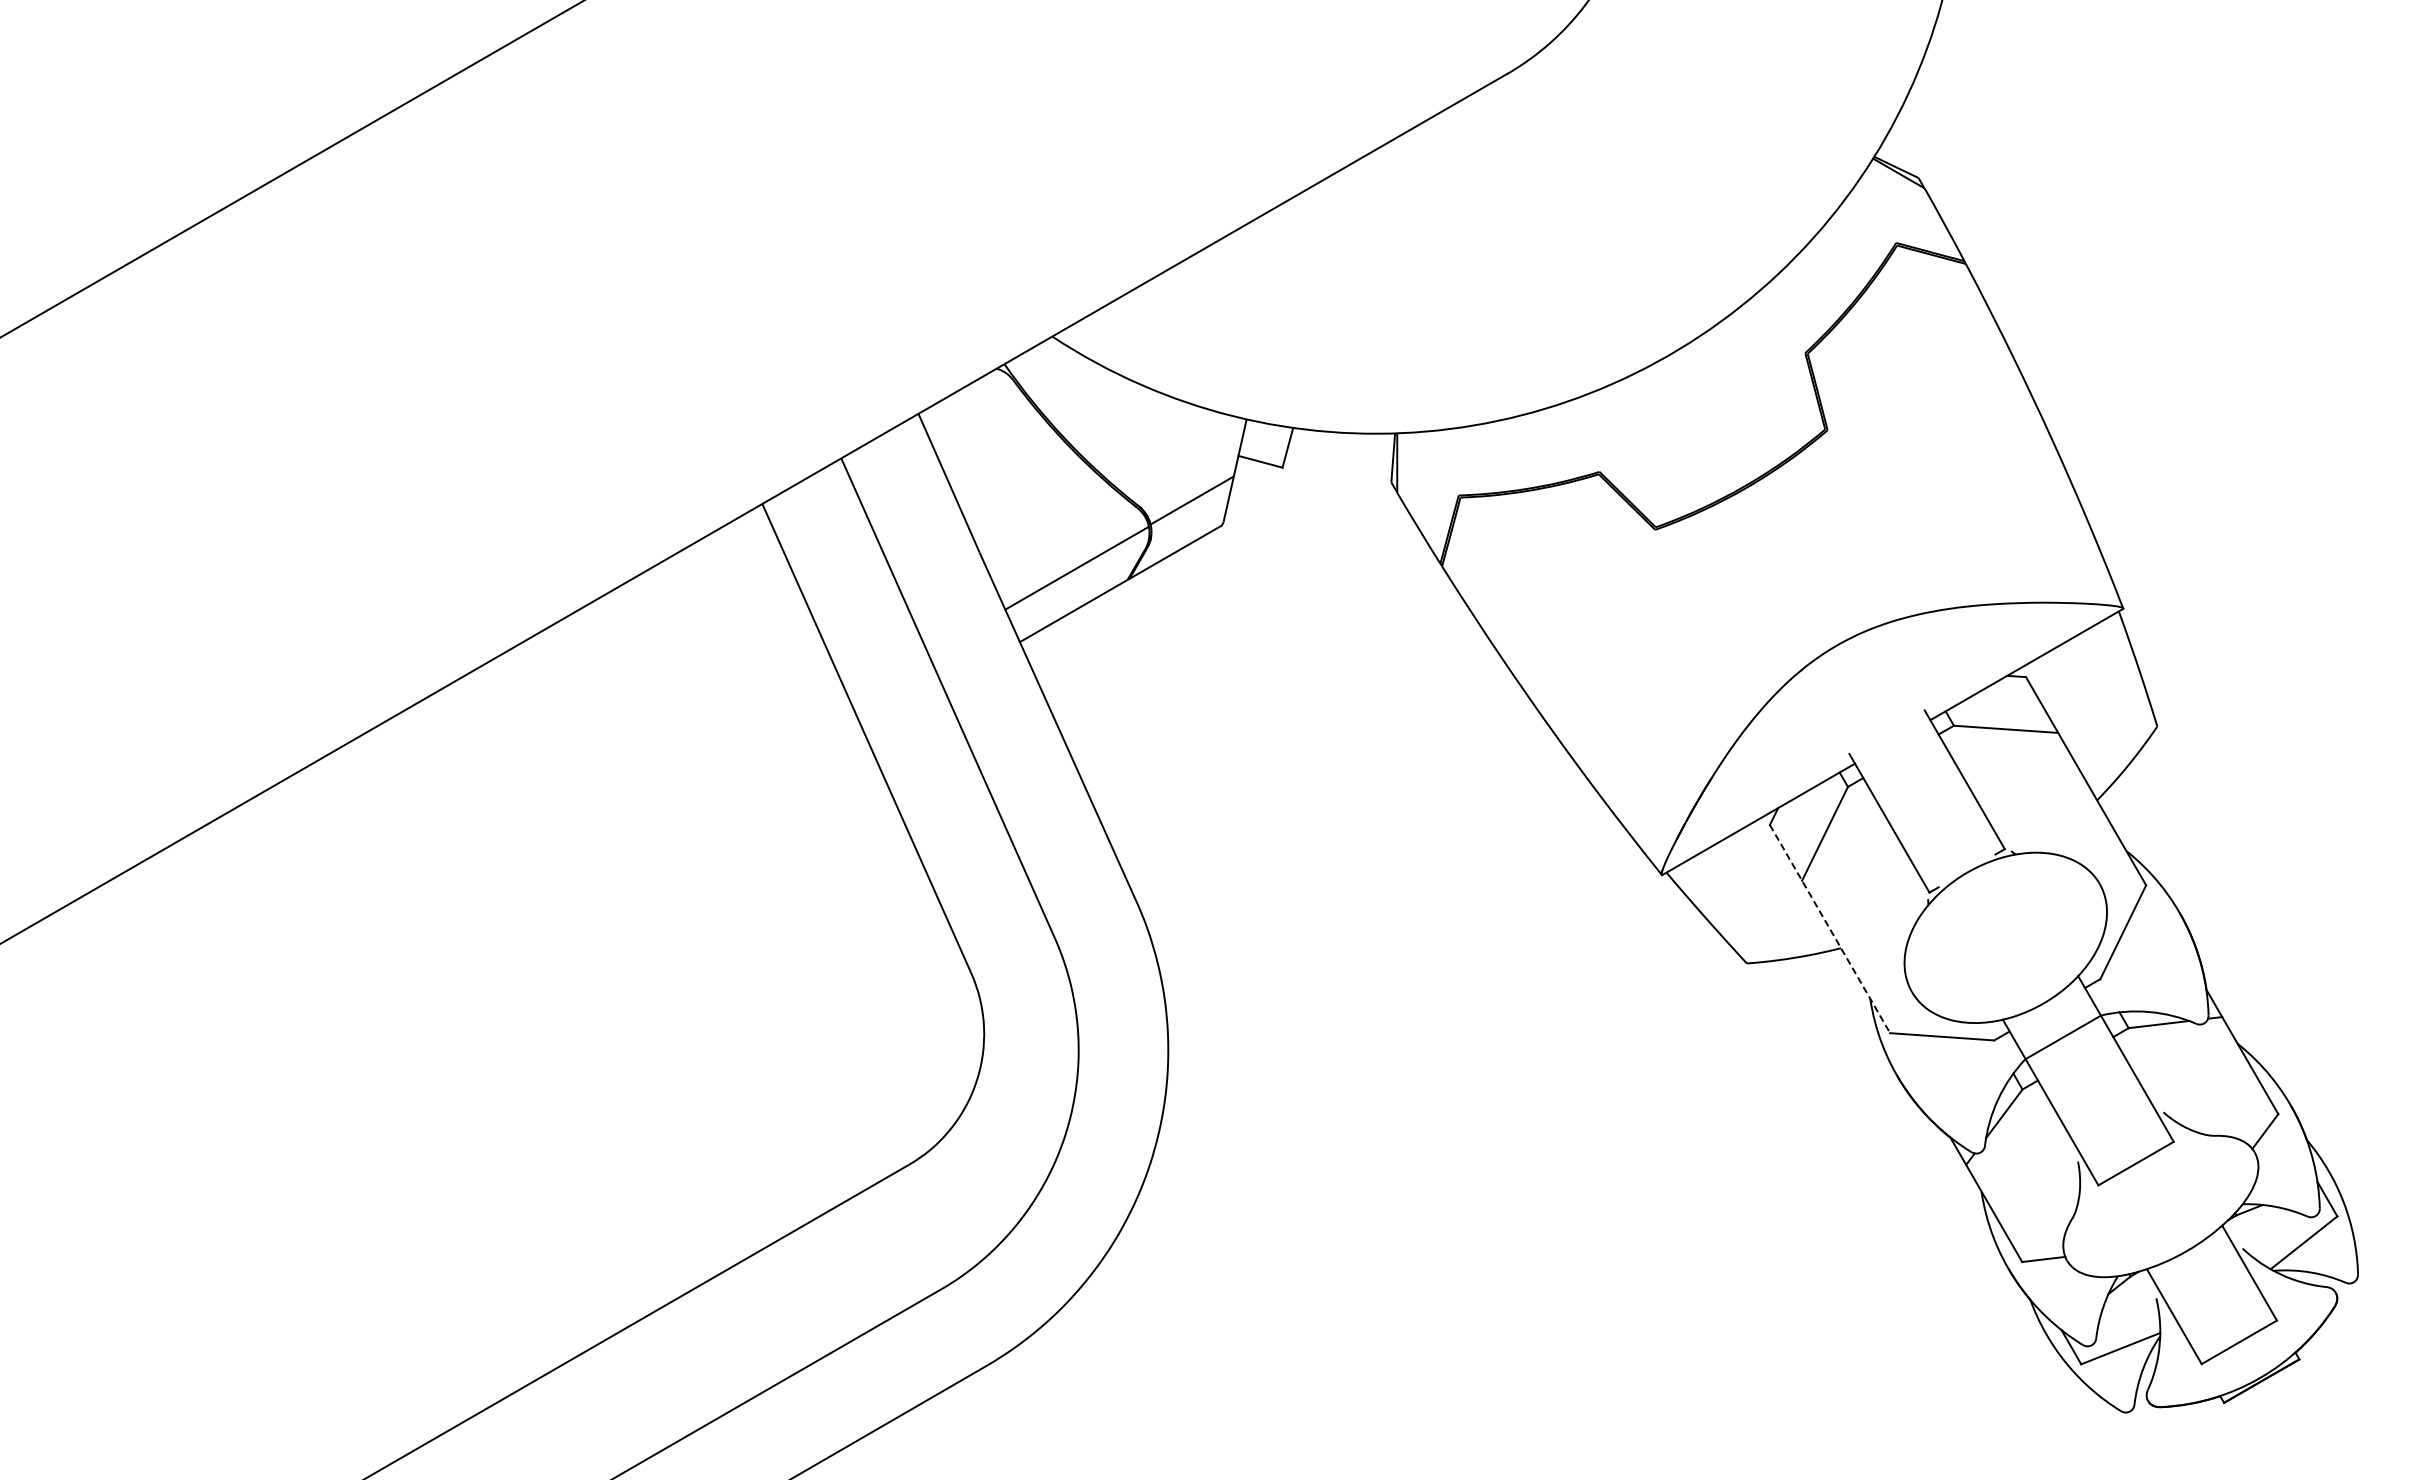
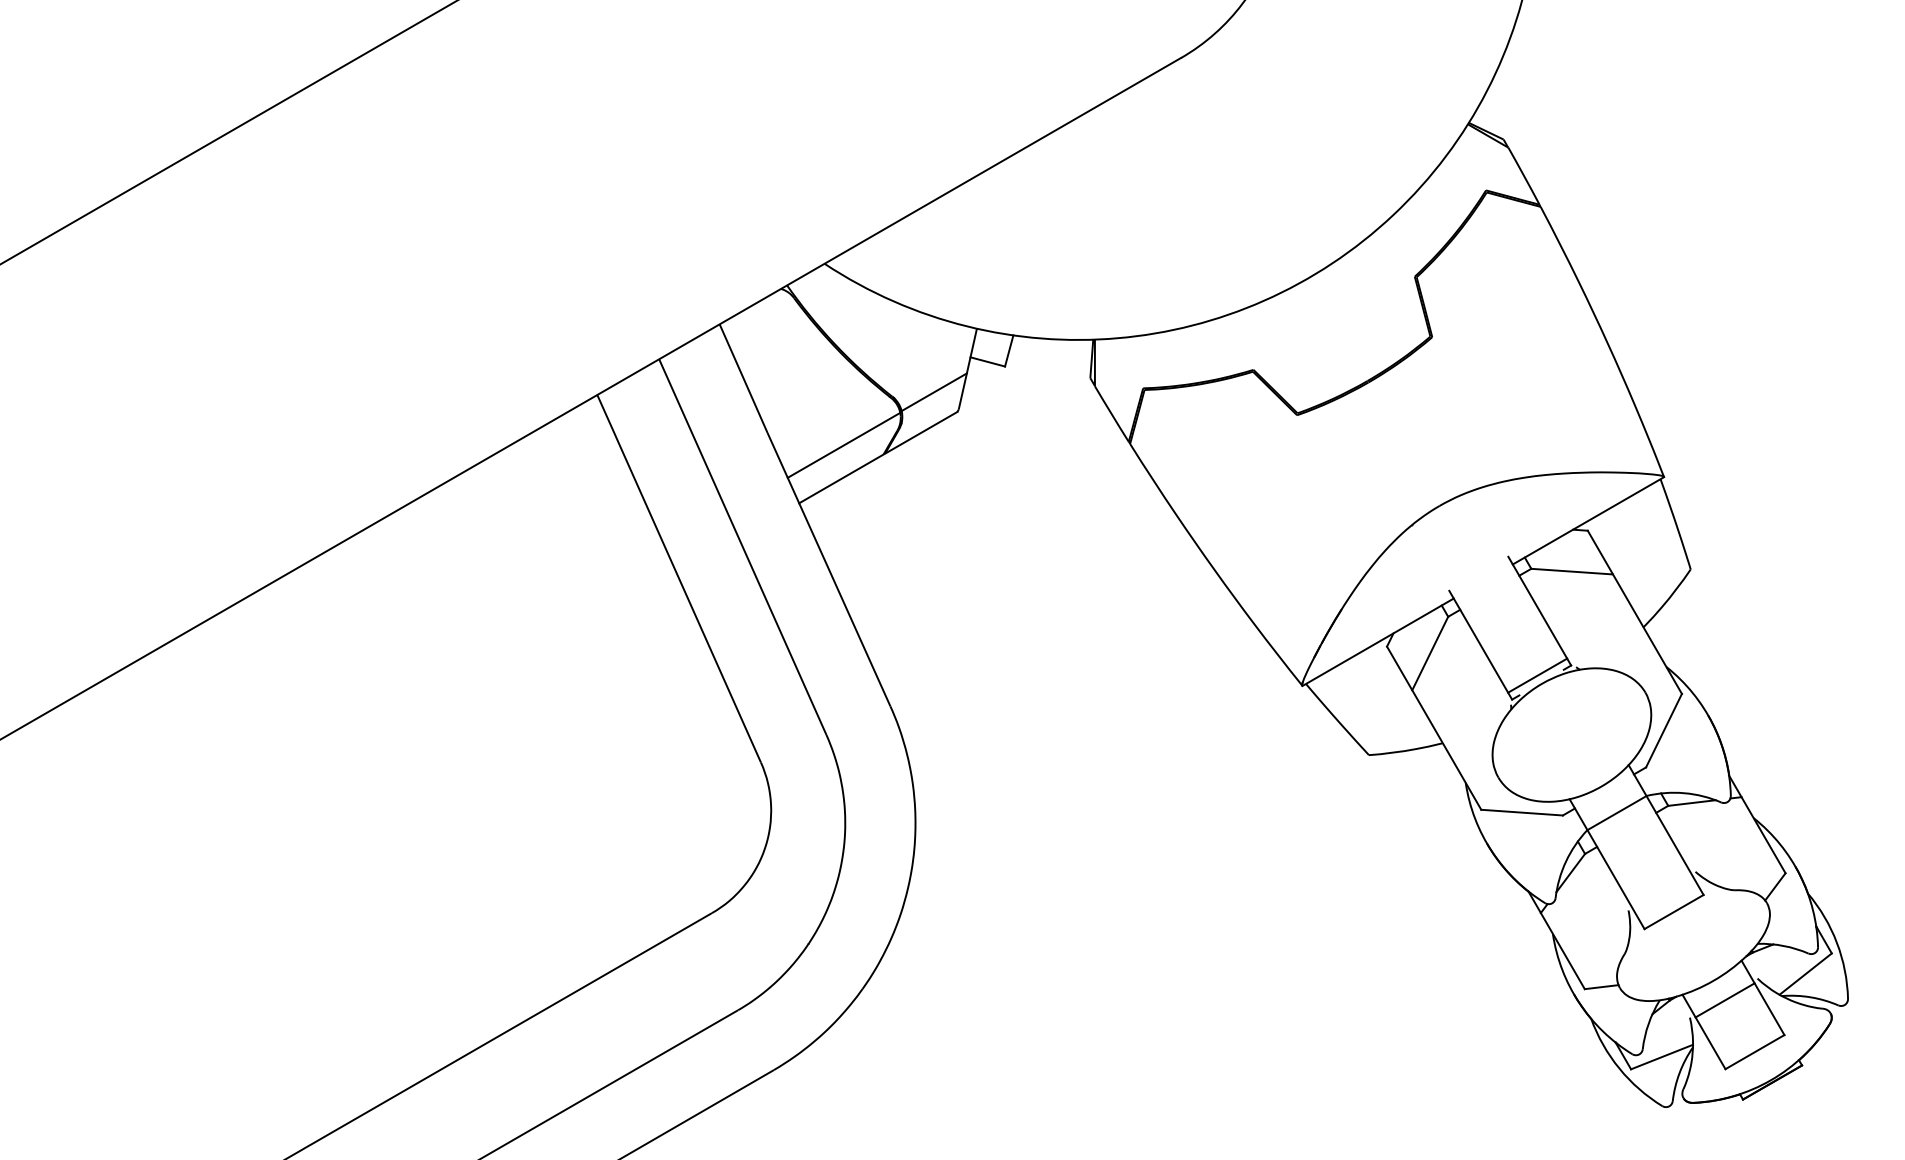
line: (1961, 861) -> (1537, 675), added
line: (1830, 929) -> (1434, 728), dashed -> solid
line: (2200, 1276) -> (1724, 1000), added

